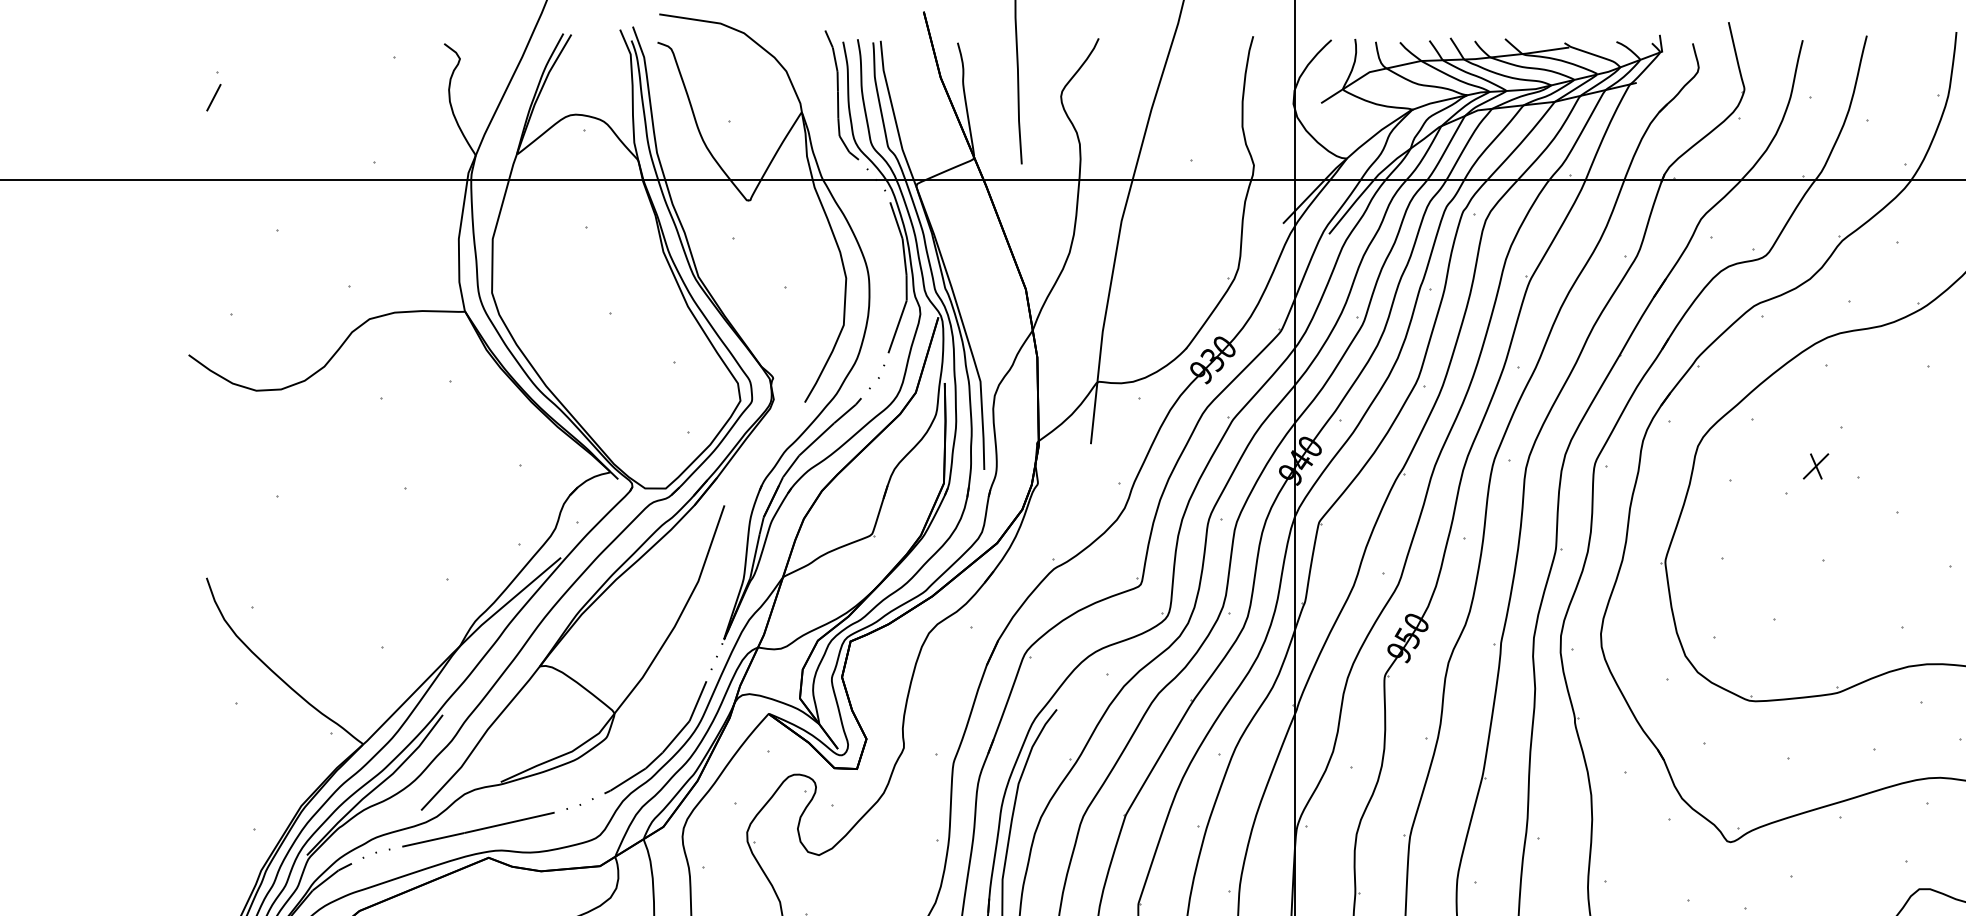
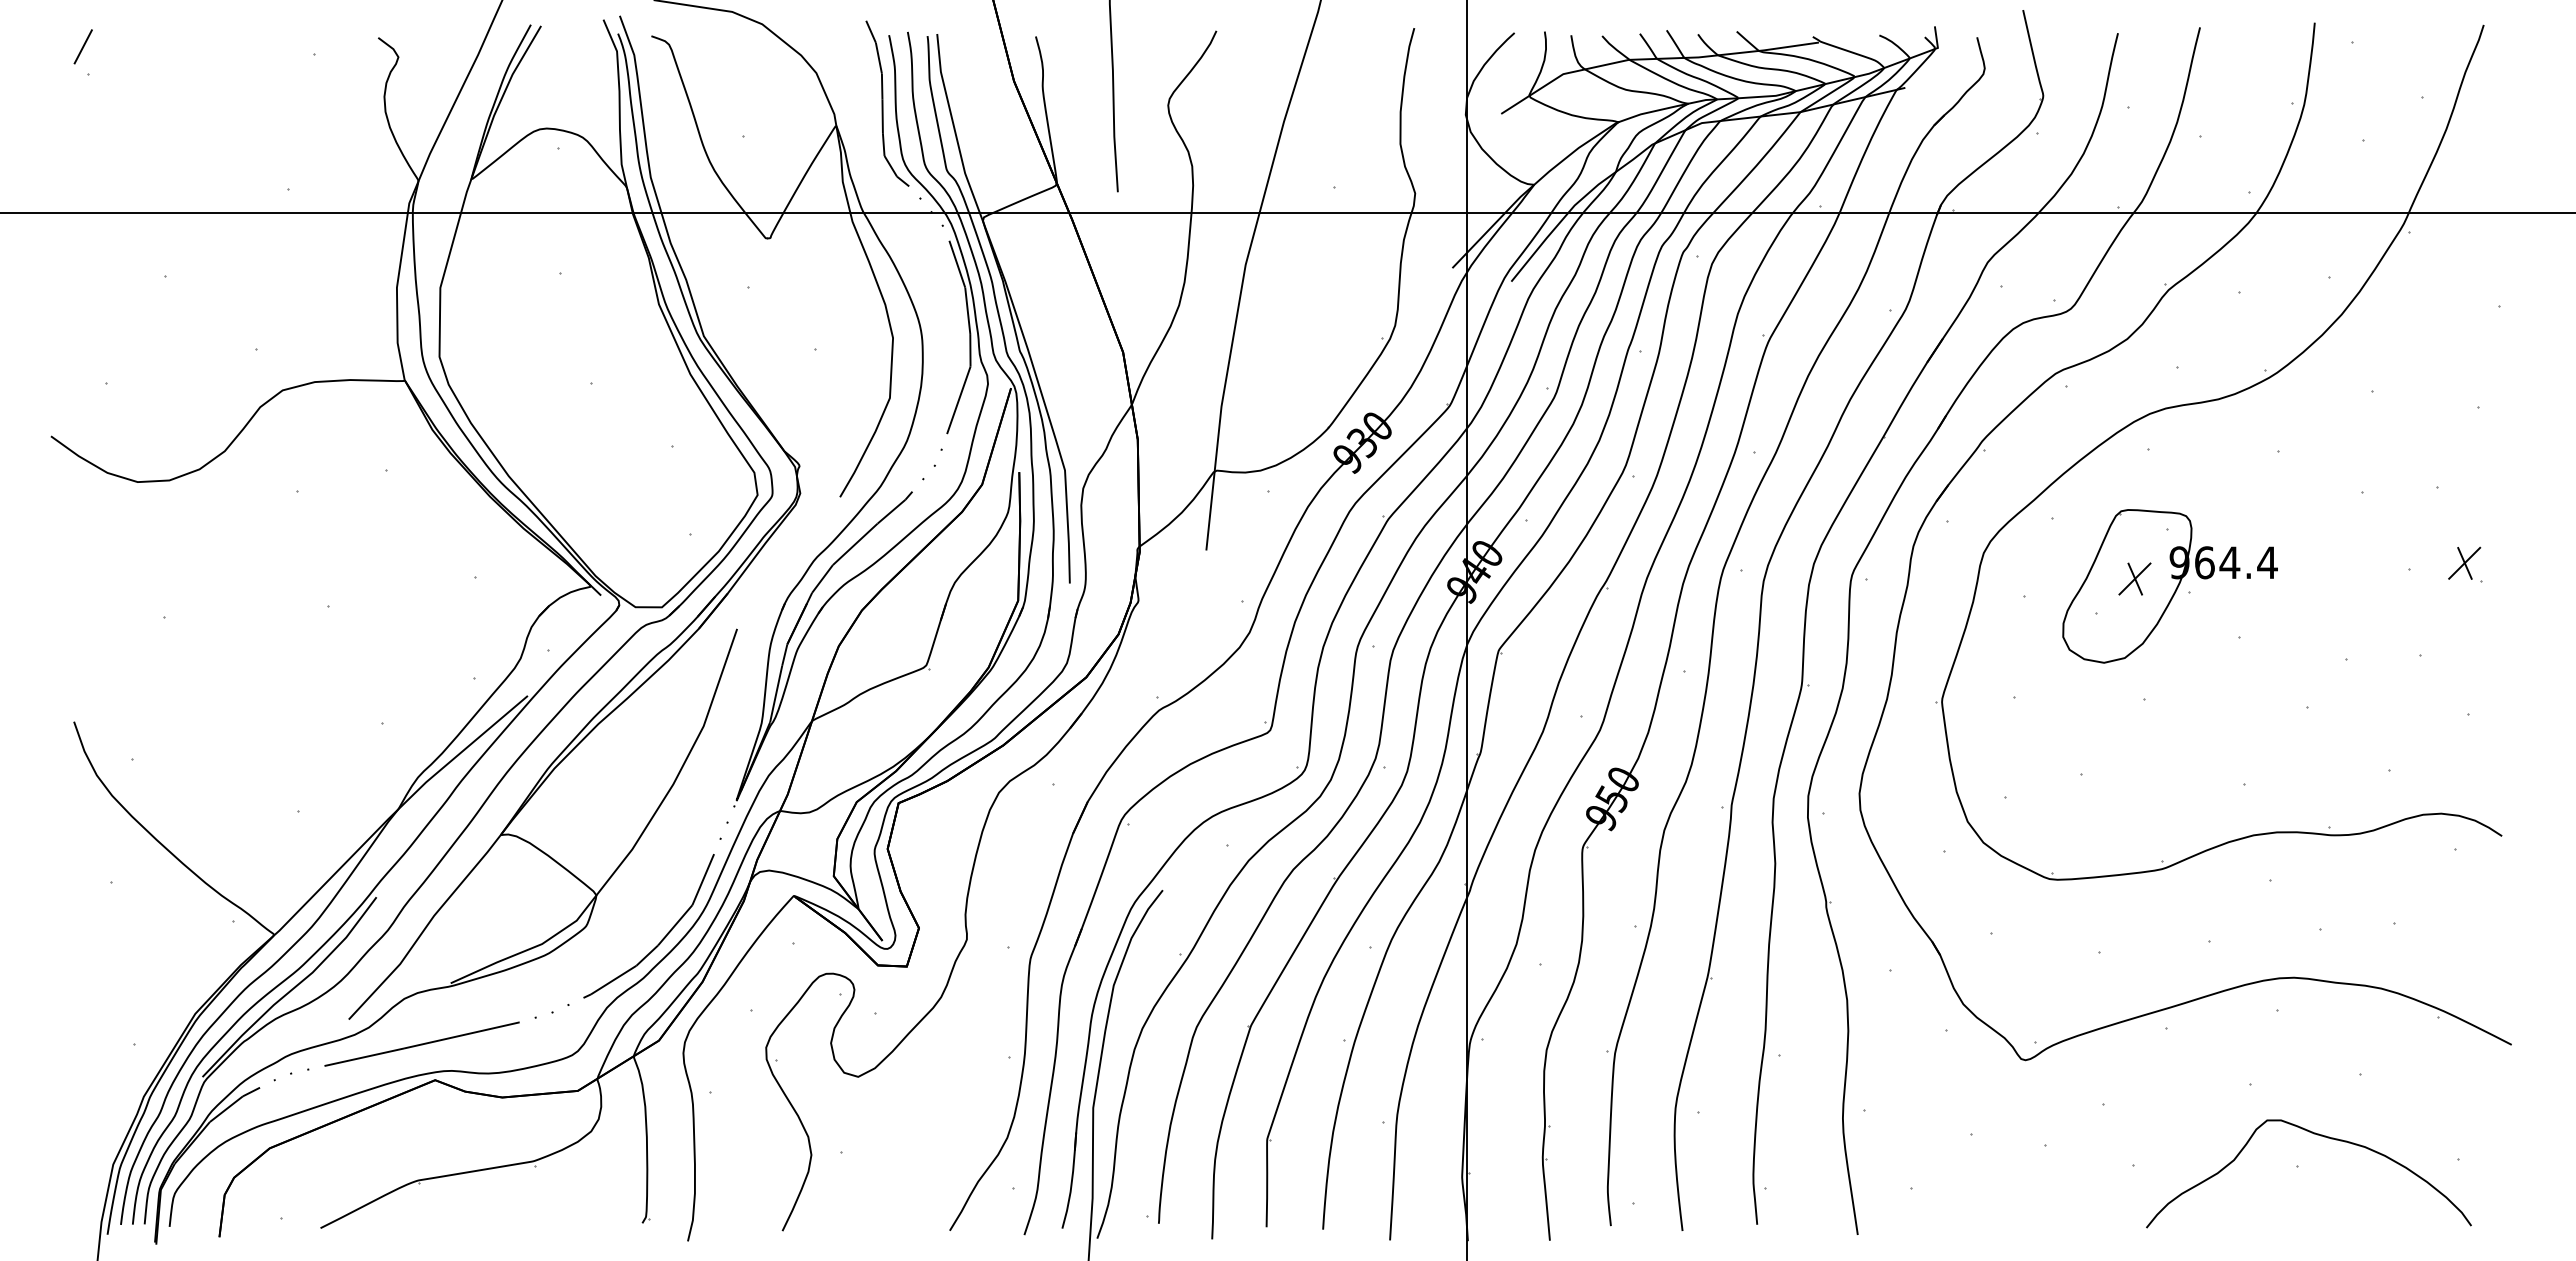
line: (213, 97) -> (82, 46), moved
part: (1843, 472) -> (2169, 586), added

